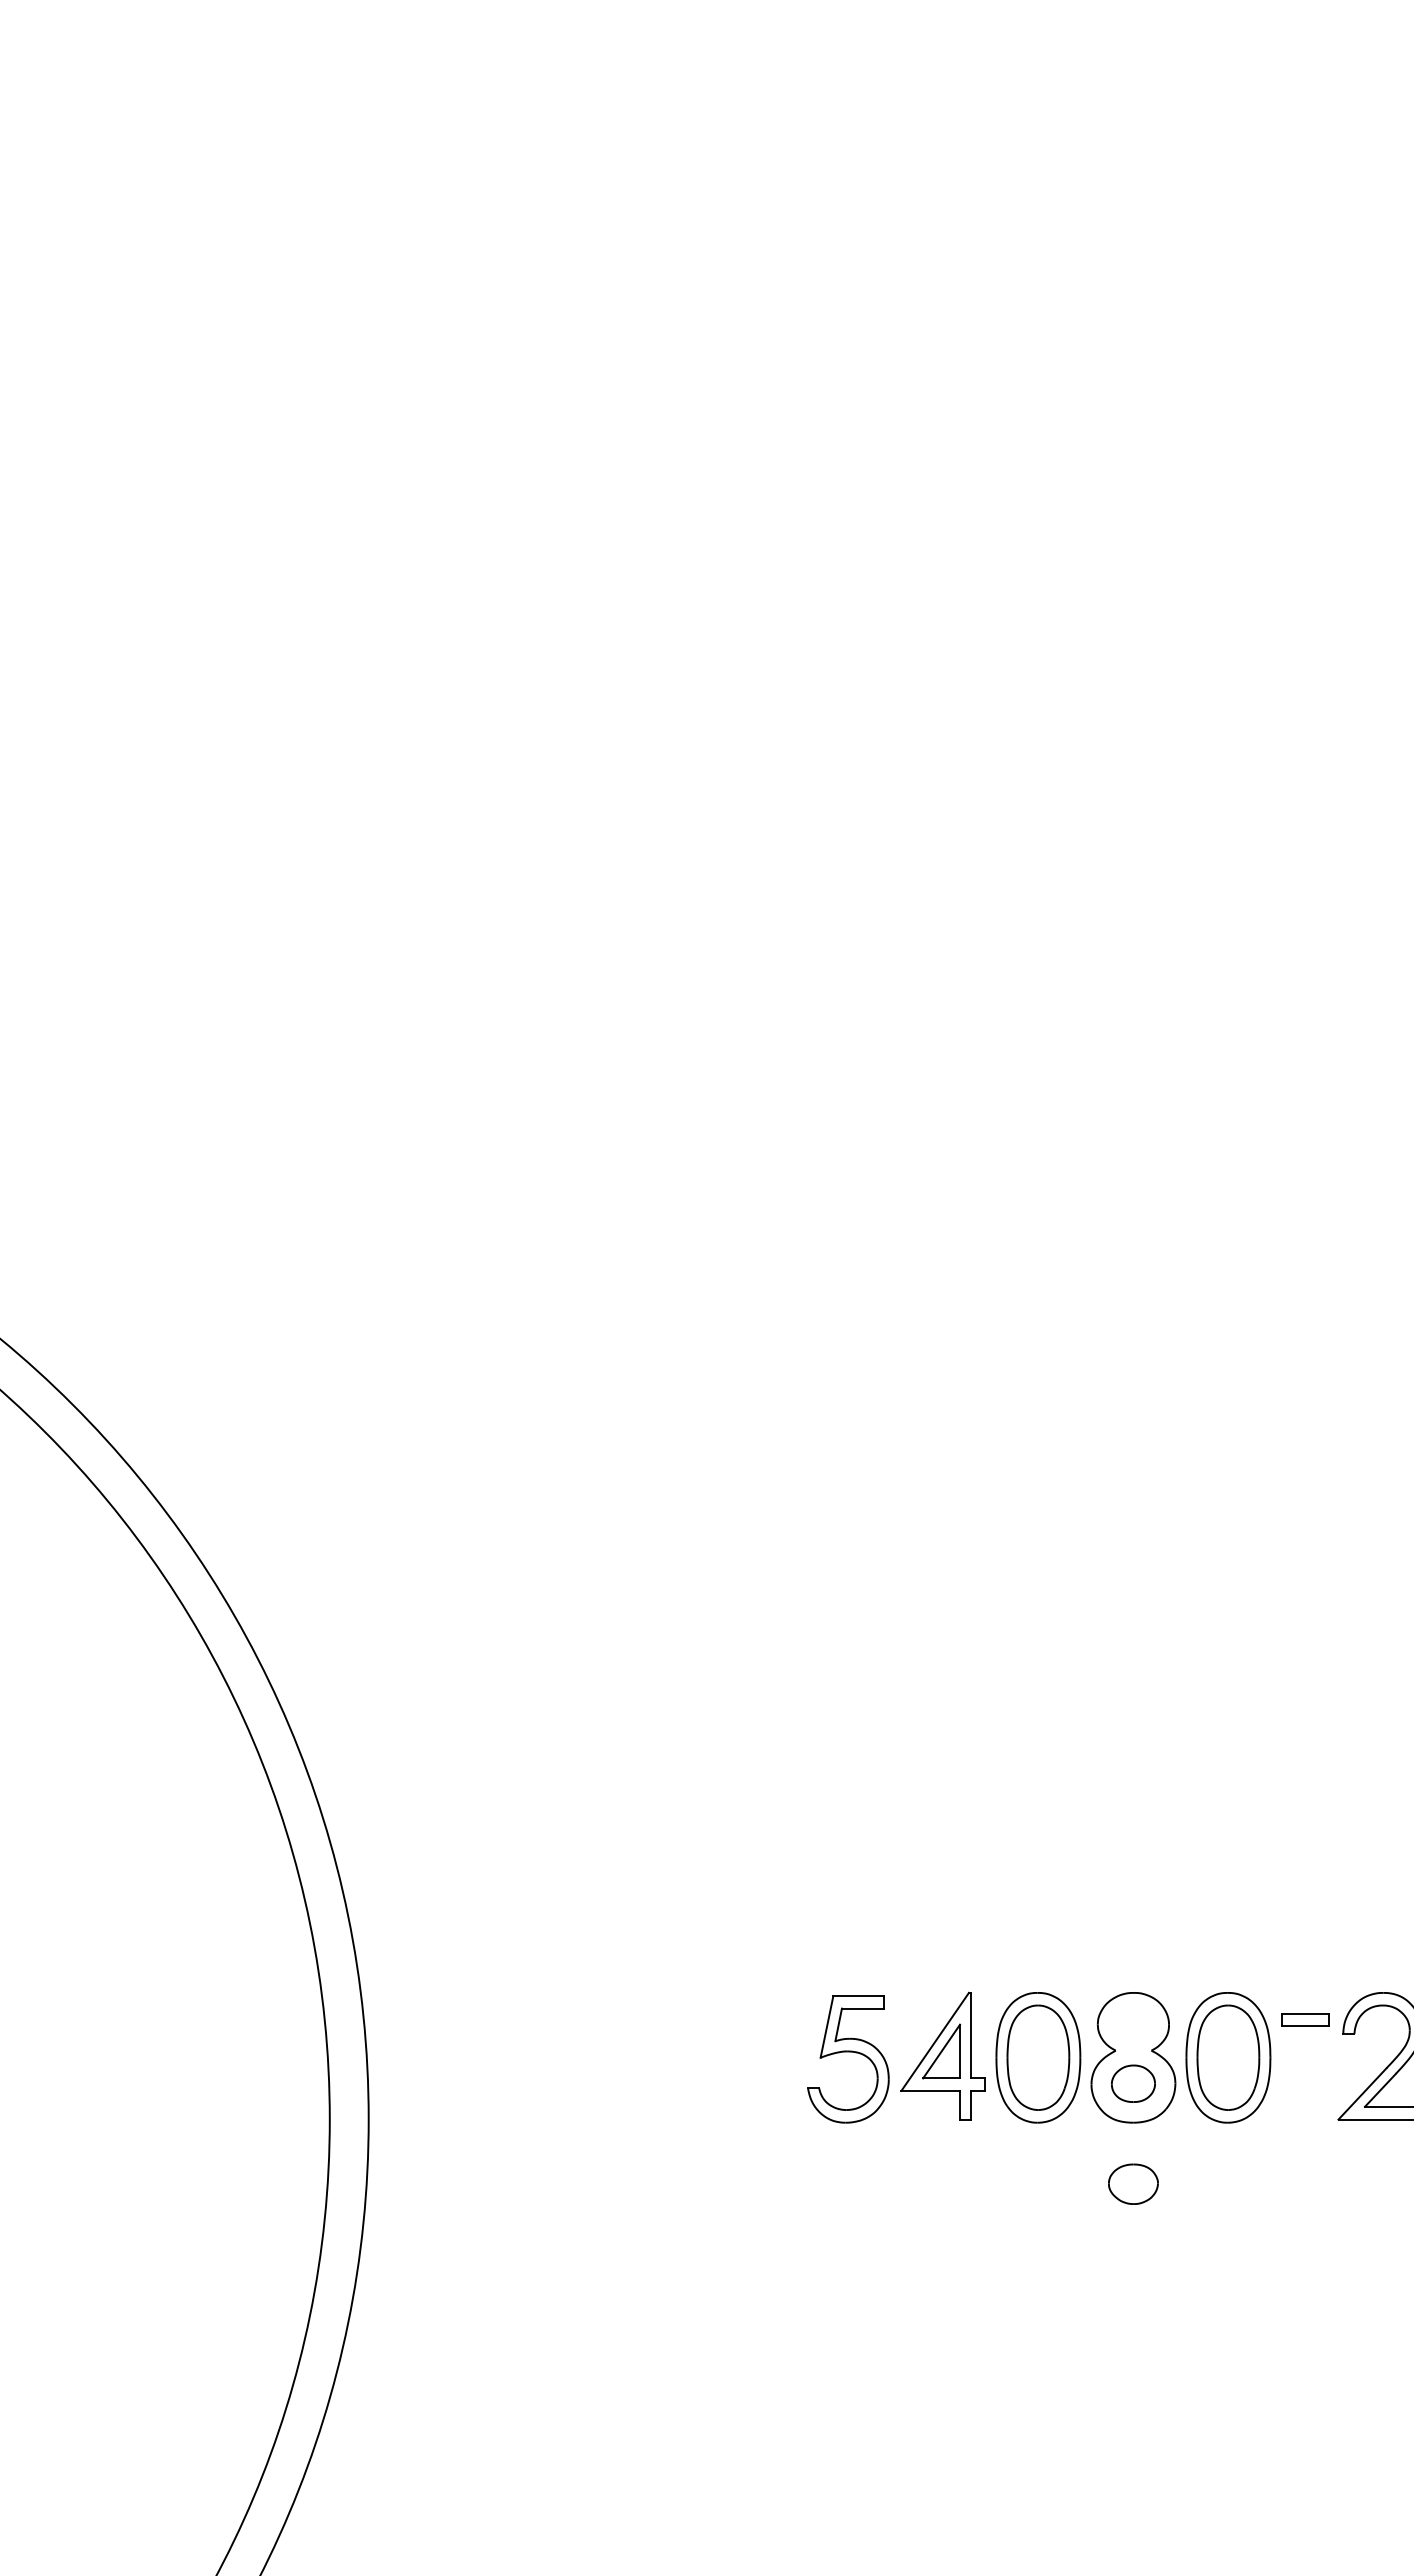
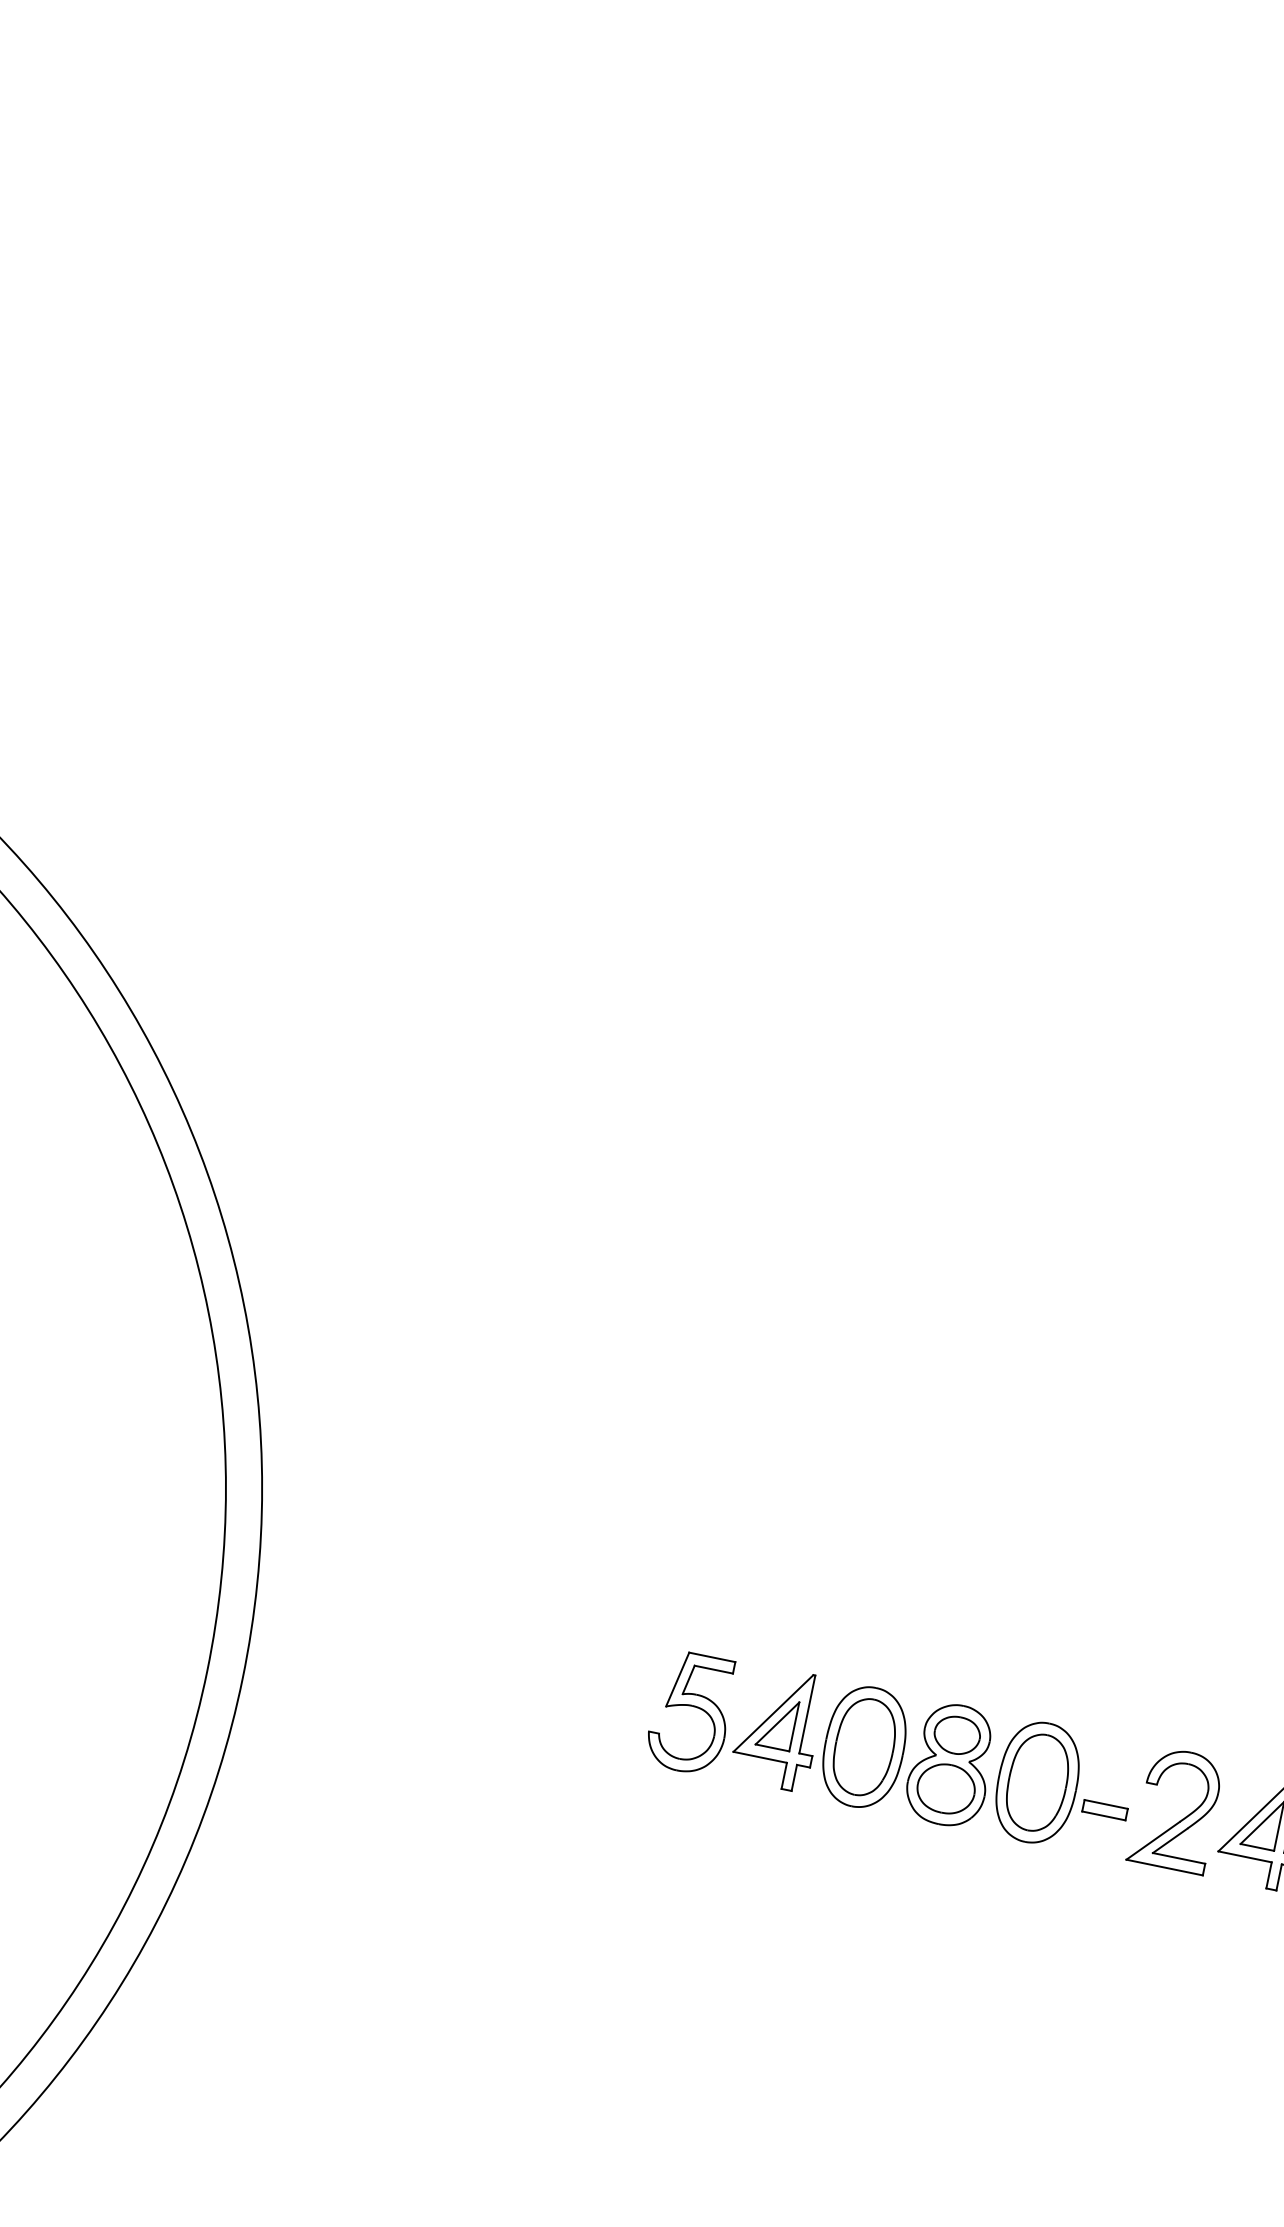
part: (1305, 2019) -> (1105, 1809), moved
part: (1133, 2083) -> (946, 1788), size x1.43
part: (1133, 2183) -> (957, 1734), moved

